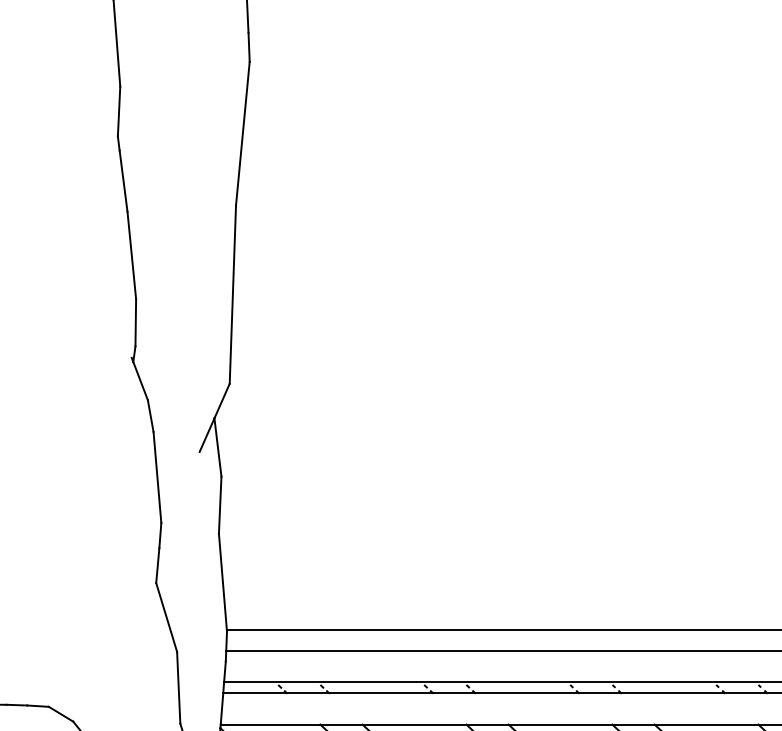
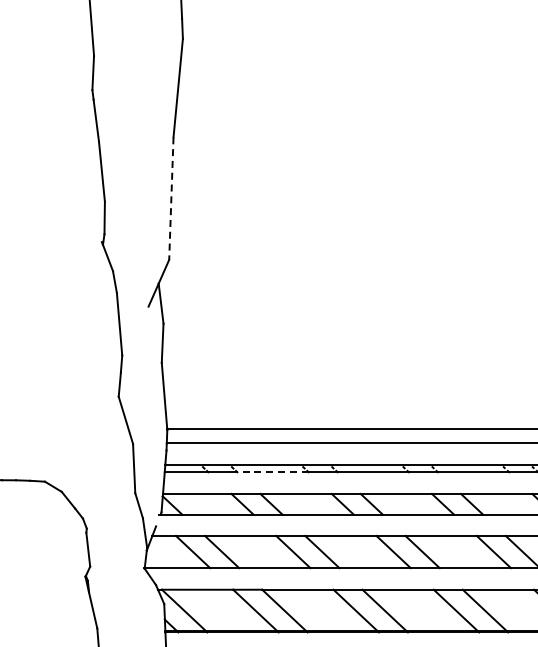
line: (233, 295) -> (171, 199), solid -> dashed
line: (381, 693) -> (273, 472), solid -> dashed

